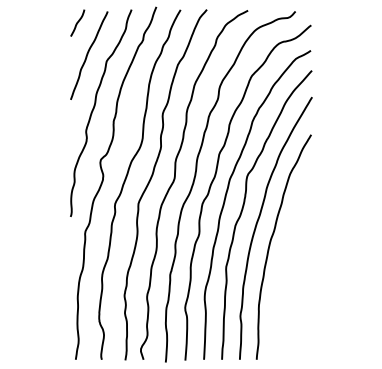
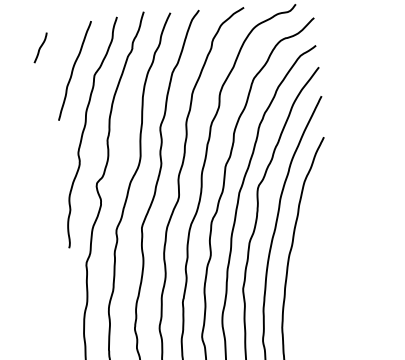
curve: (77, 22) -> (40, 47), moved

